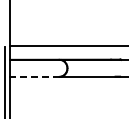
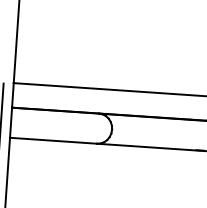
line: (35, 76) -> (54, 140), dashed -> solid

